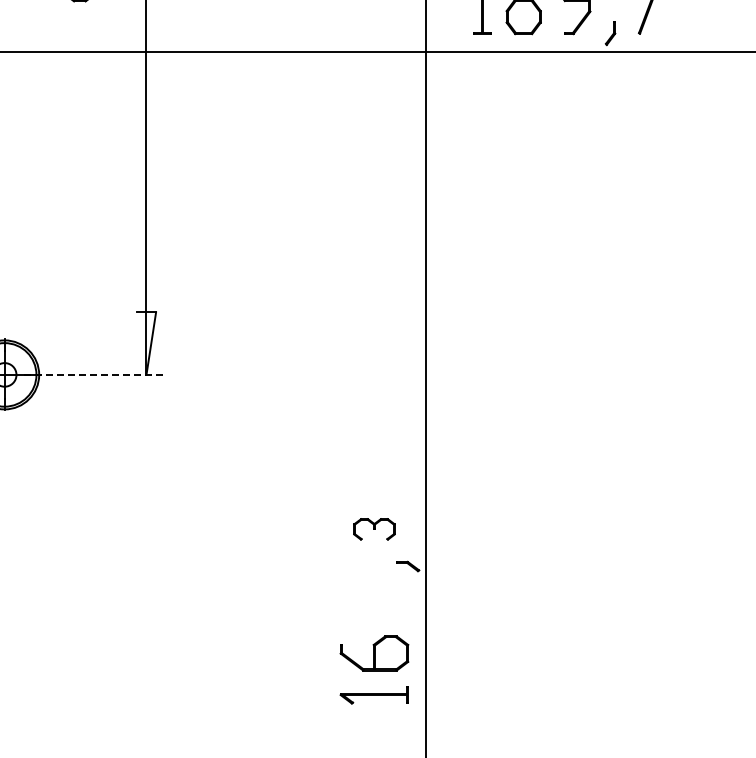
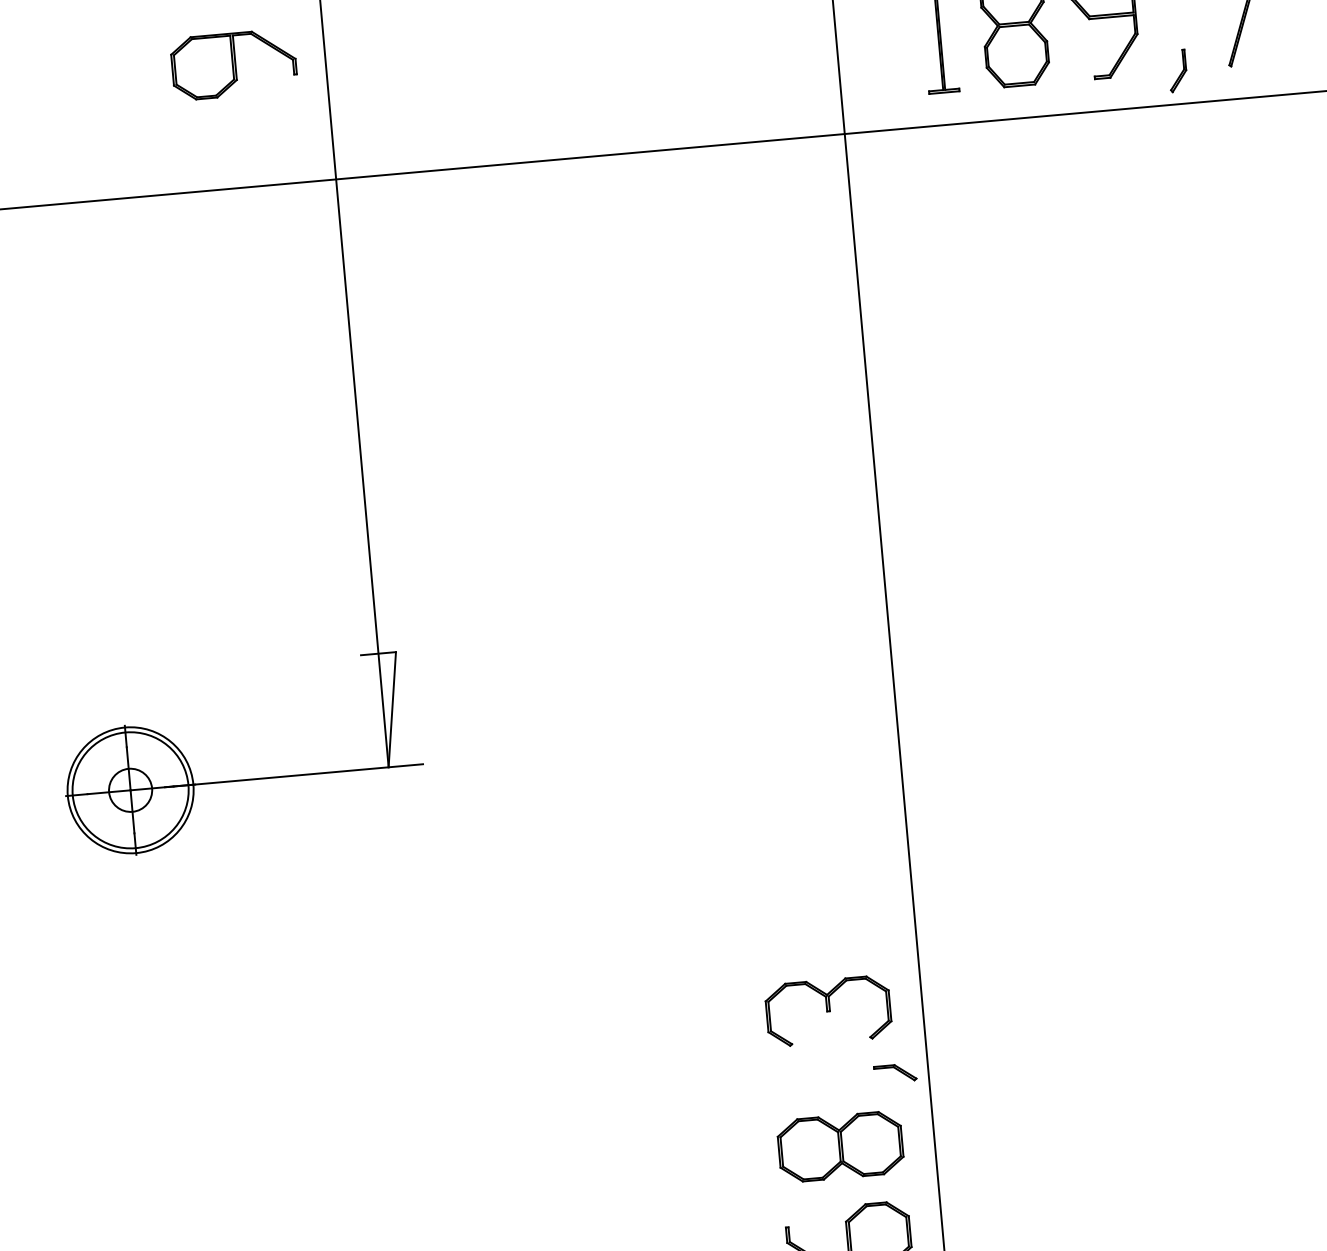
line: (94, 374) -> (293, 775), dashed -> solid
part: (374, 529) -> (828, 1011), size x1.67
part: (374, 603) -> (840, 1146), added

